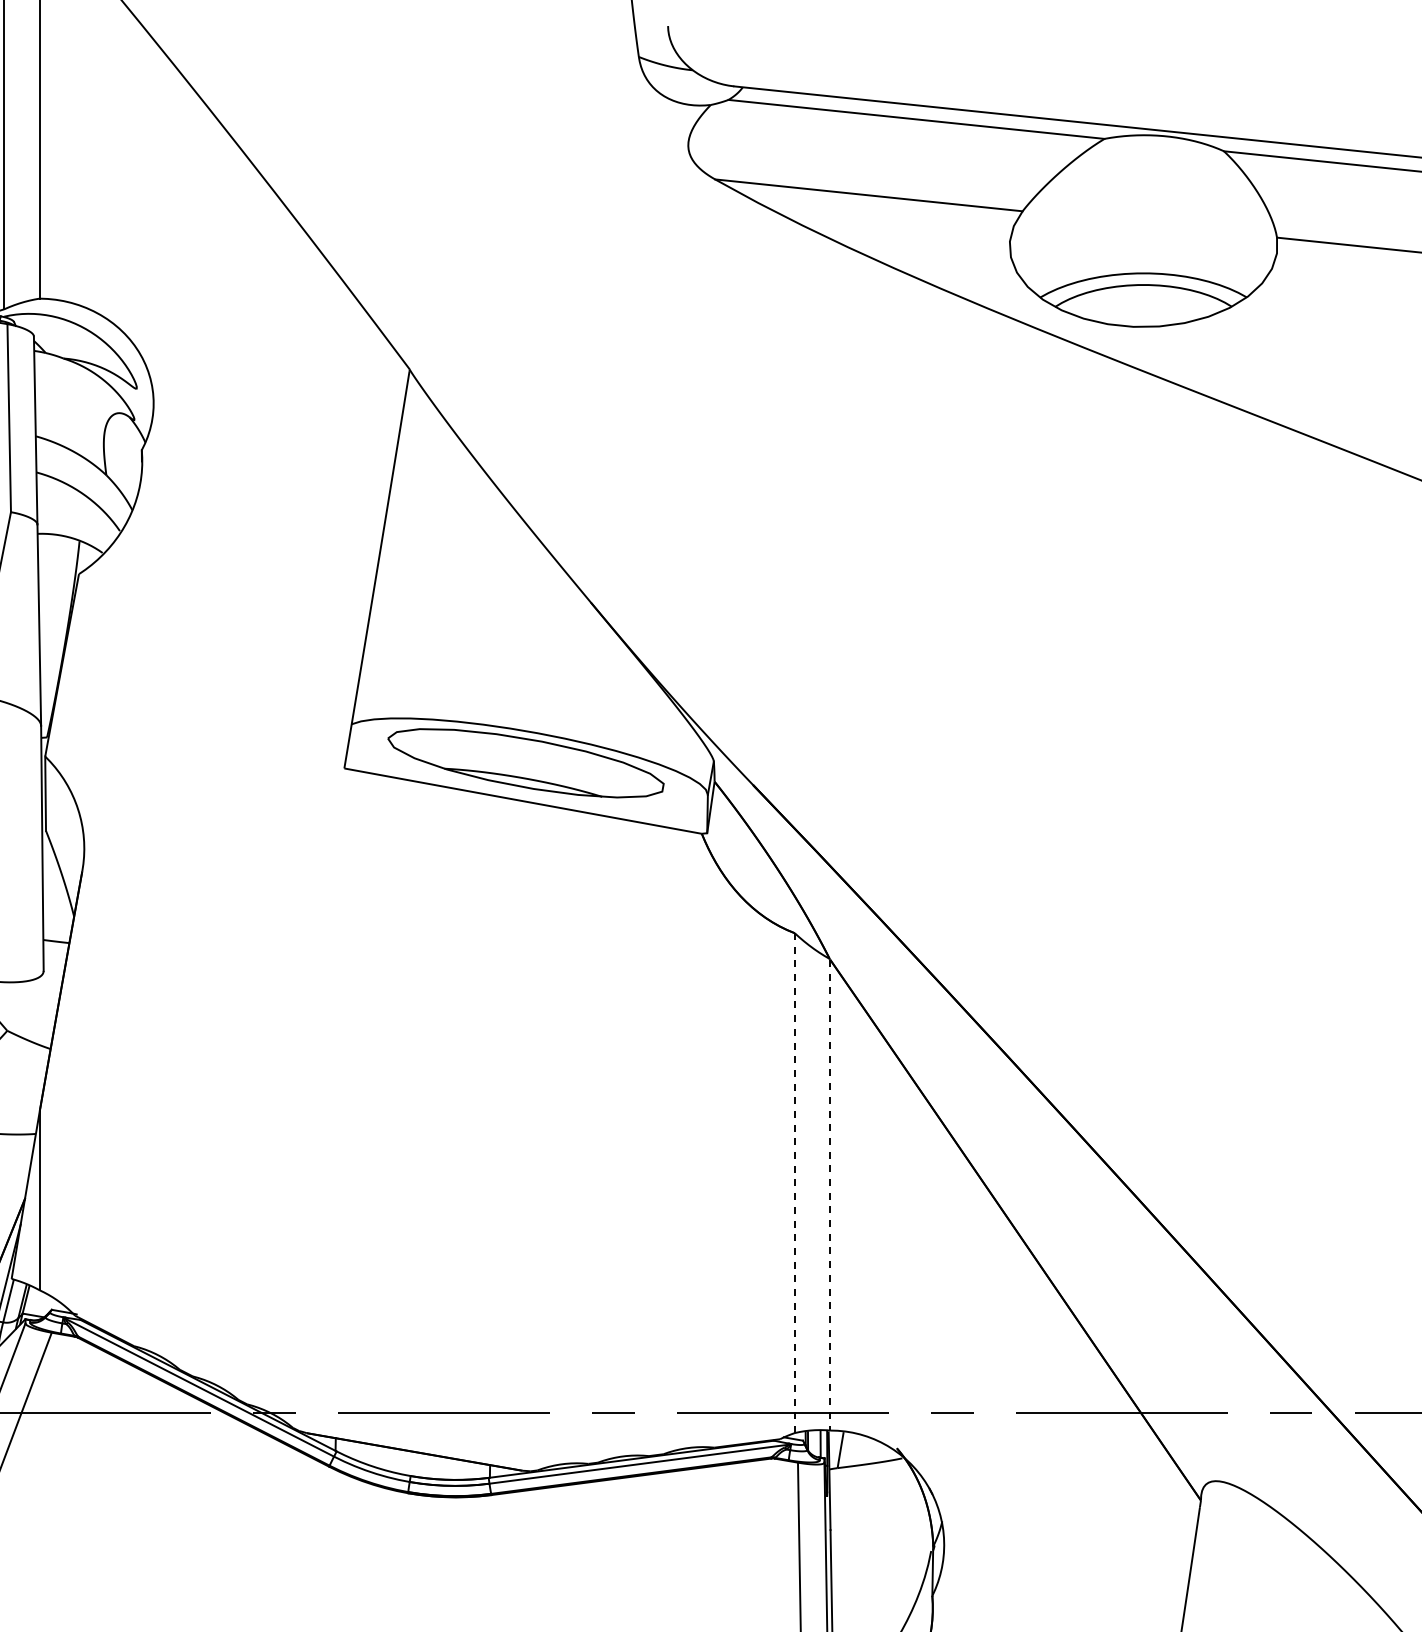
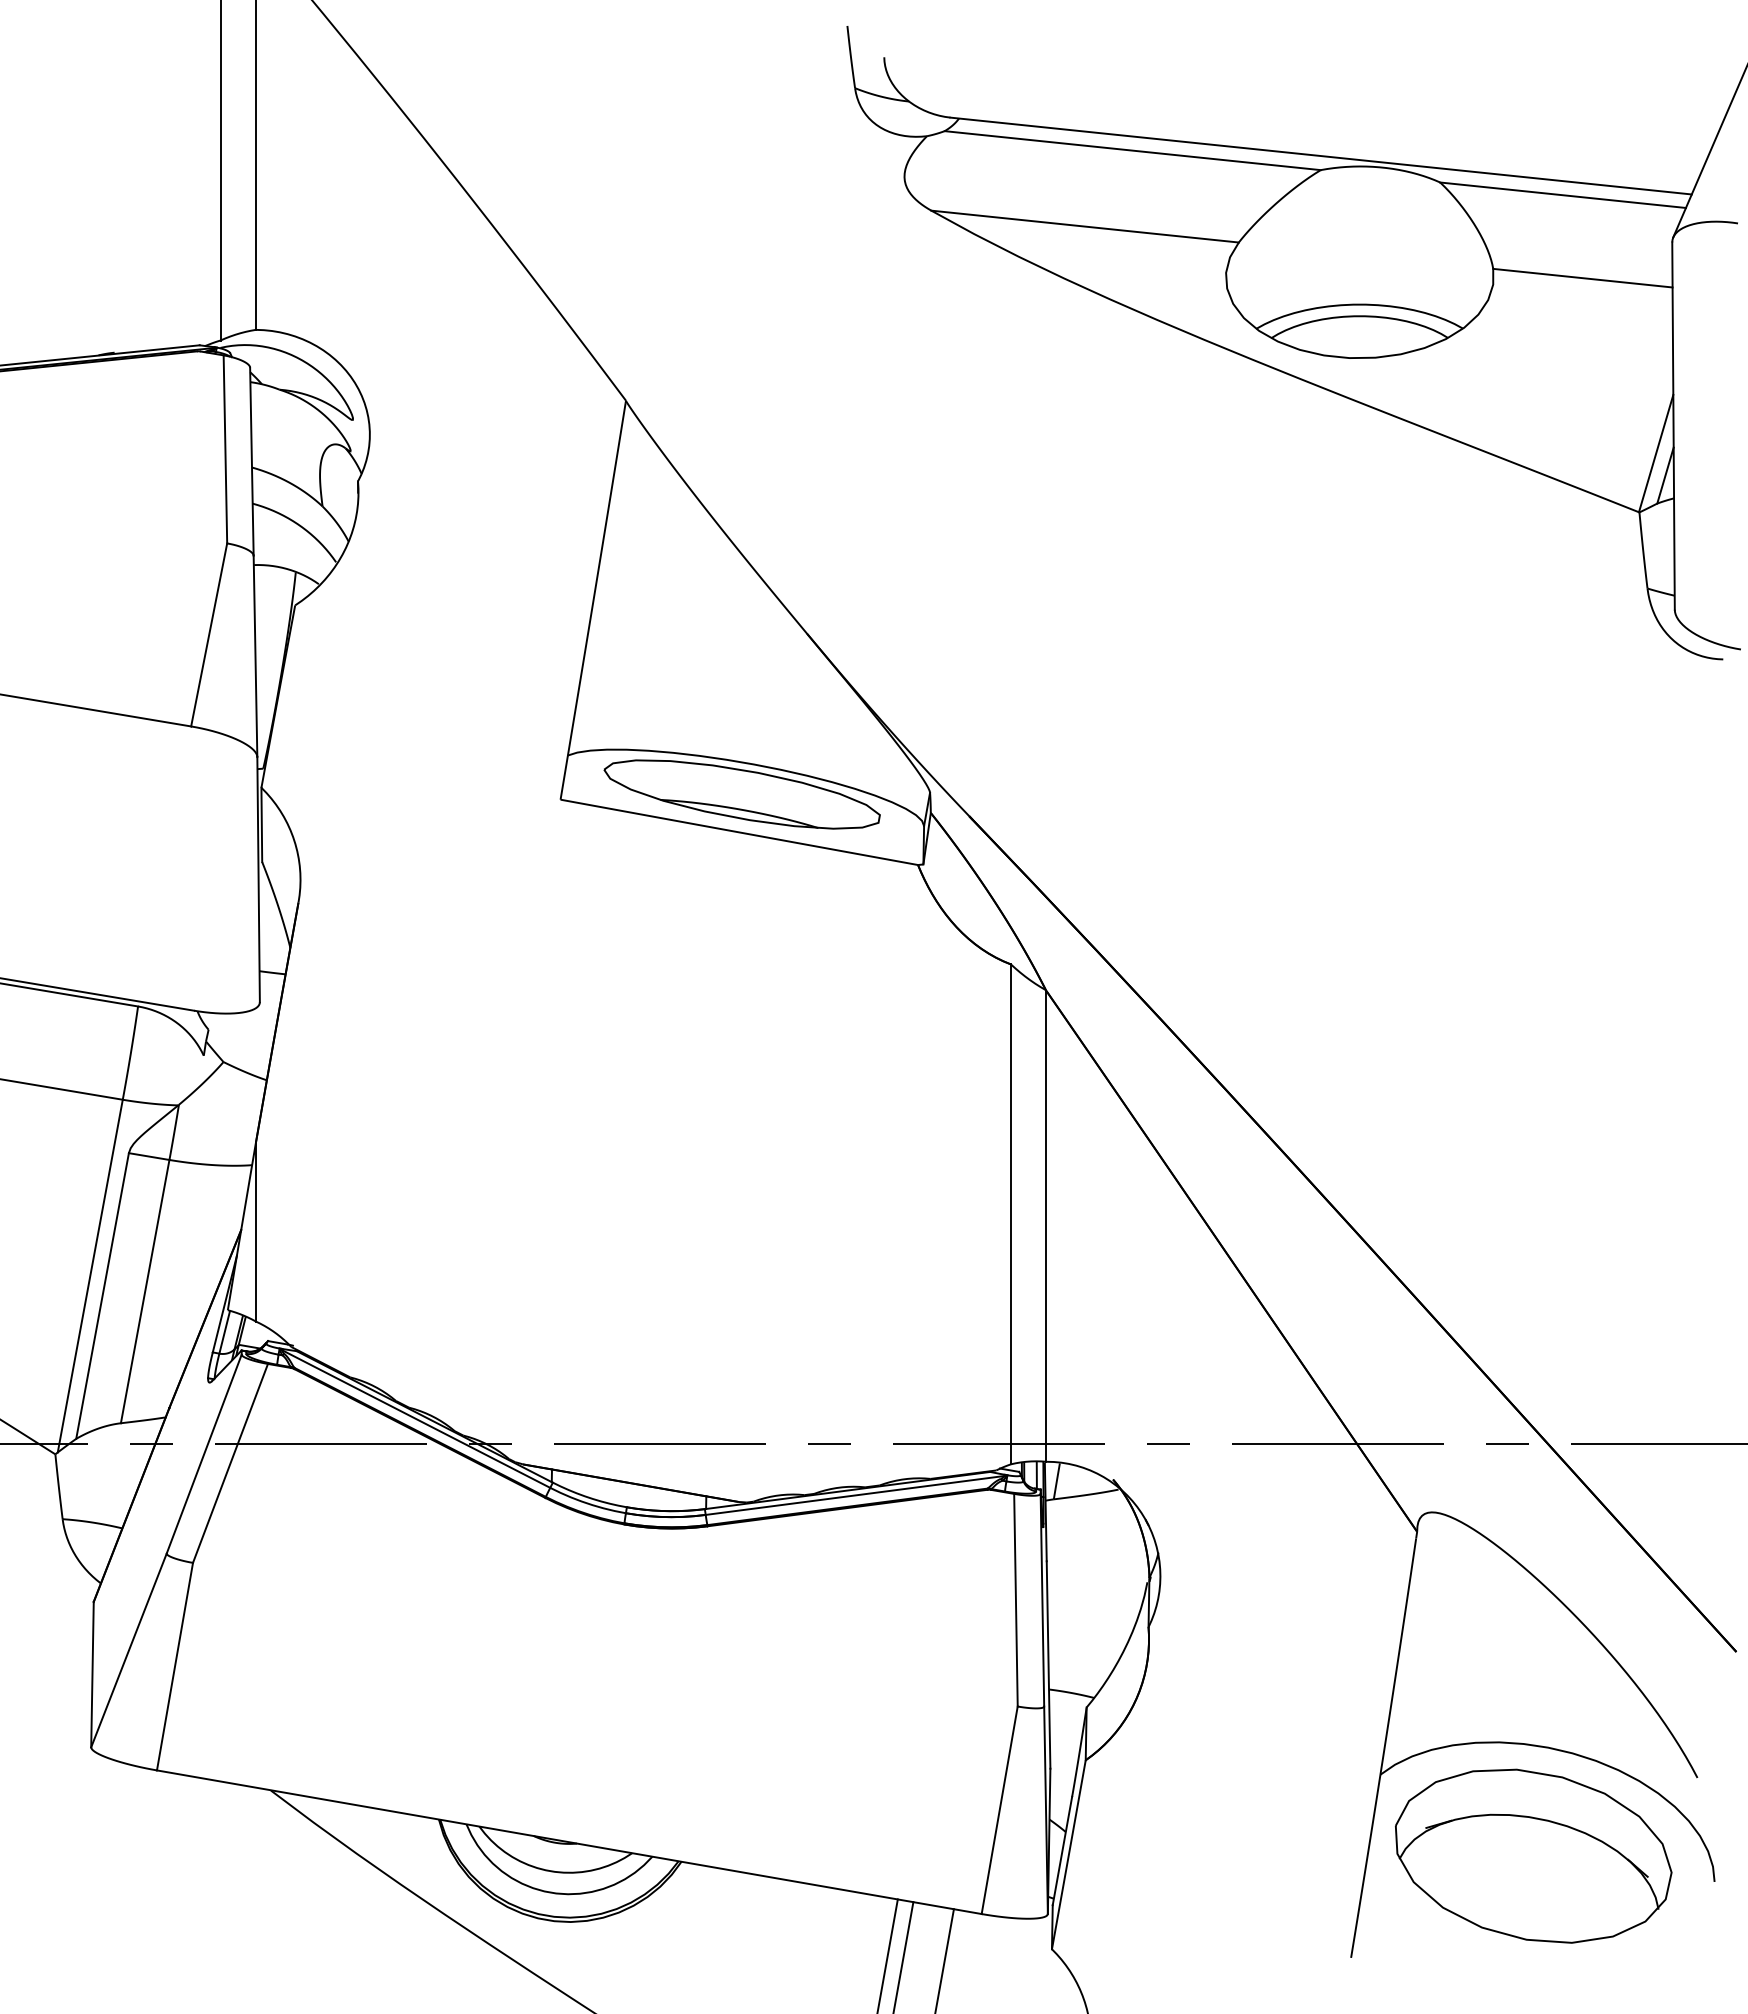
line: (795, 1183) -> (1011, 1214), dashed -> solid
line: (830, 1195) -> (1046, 1226), dashed -> solid

